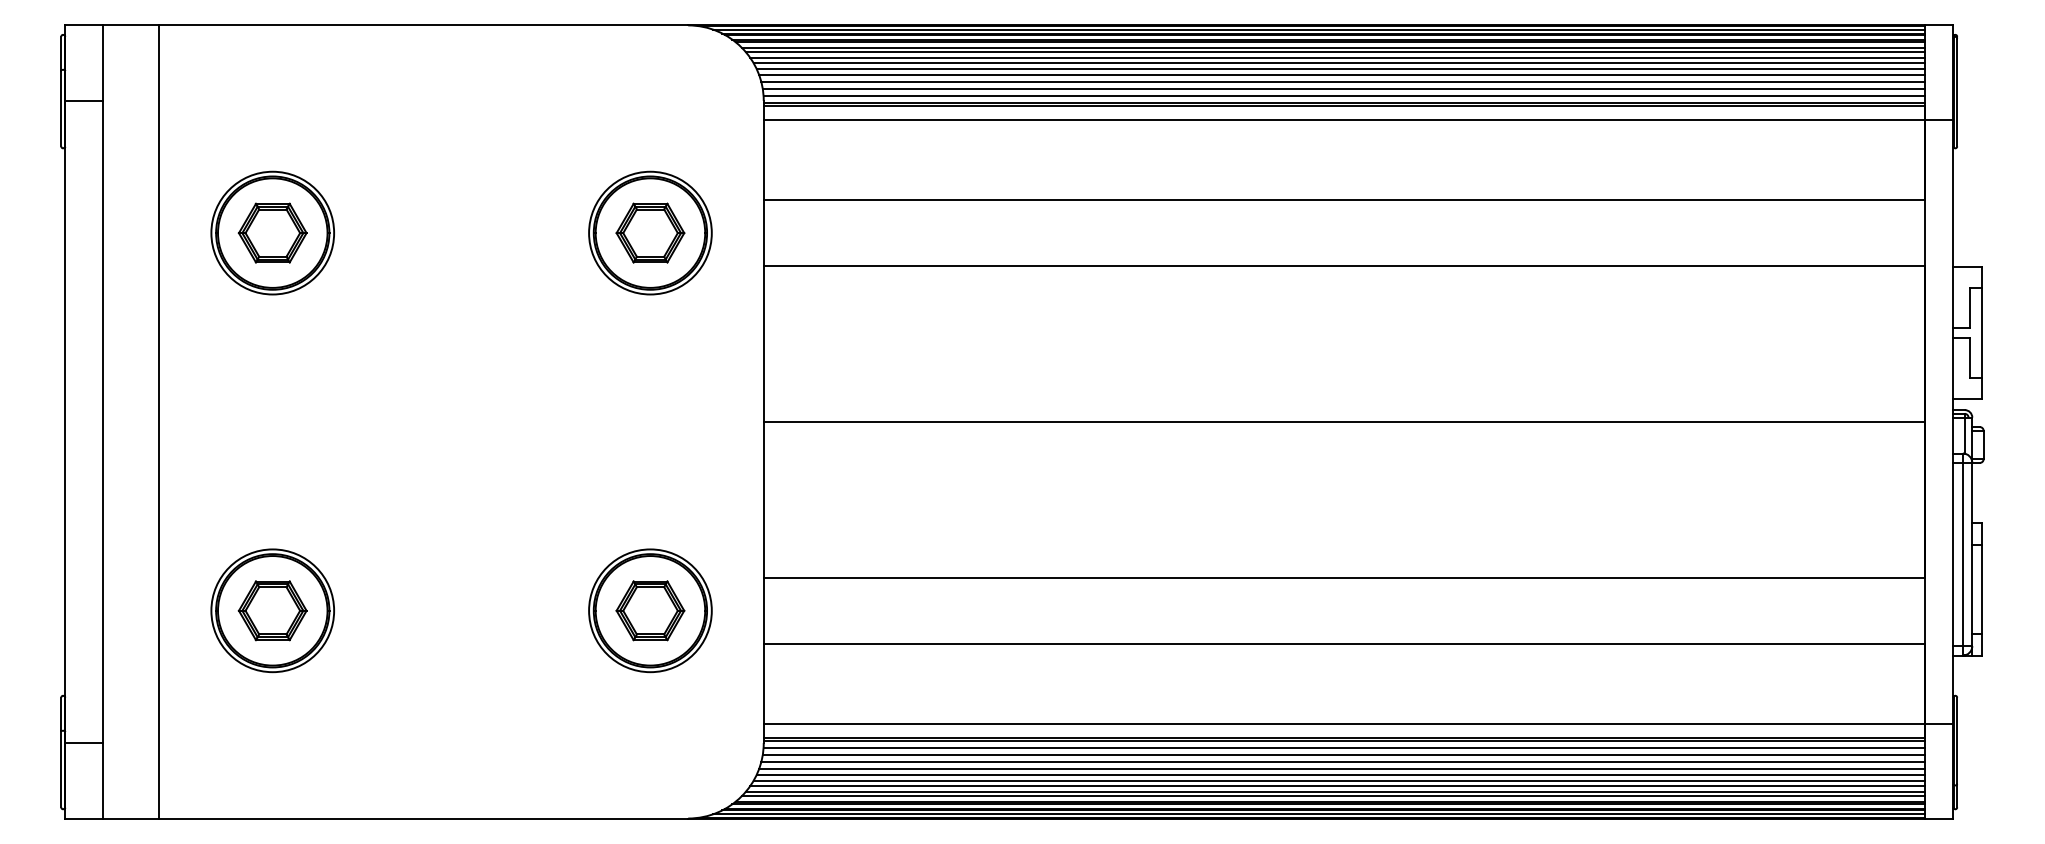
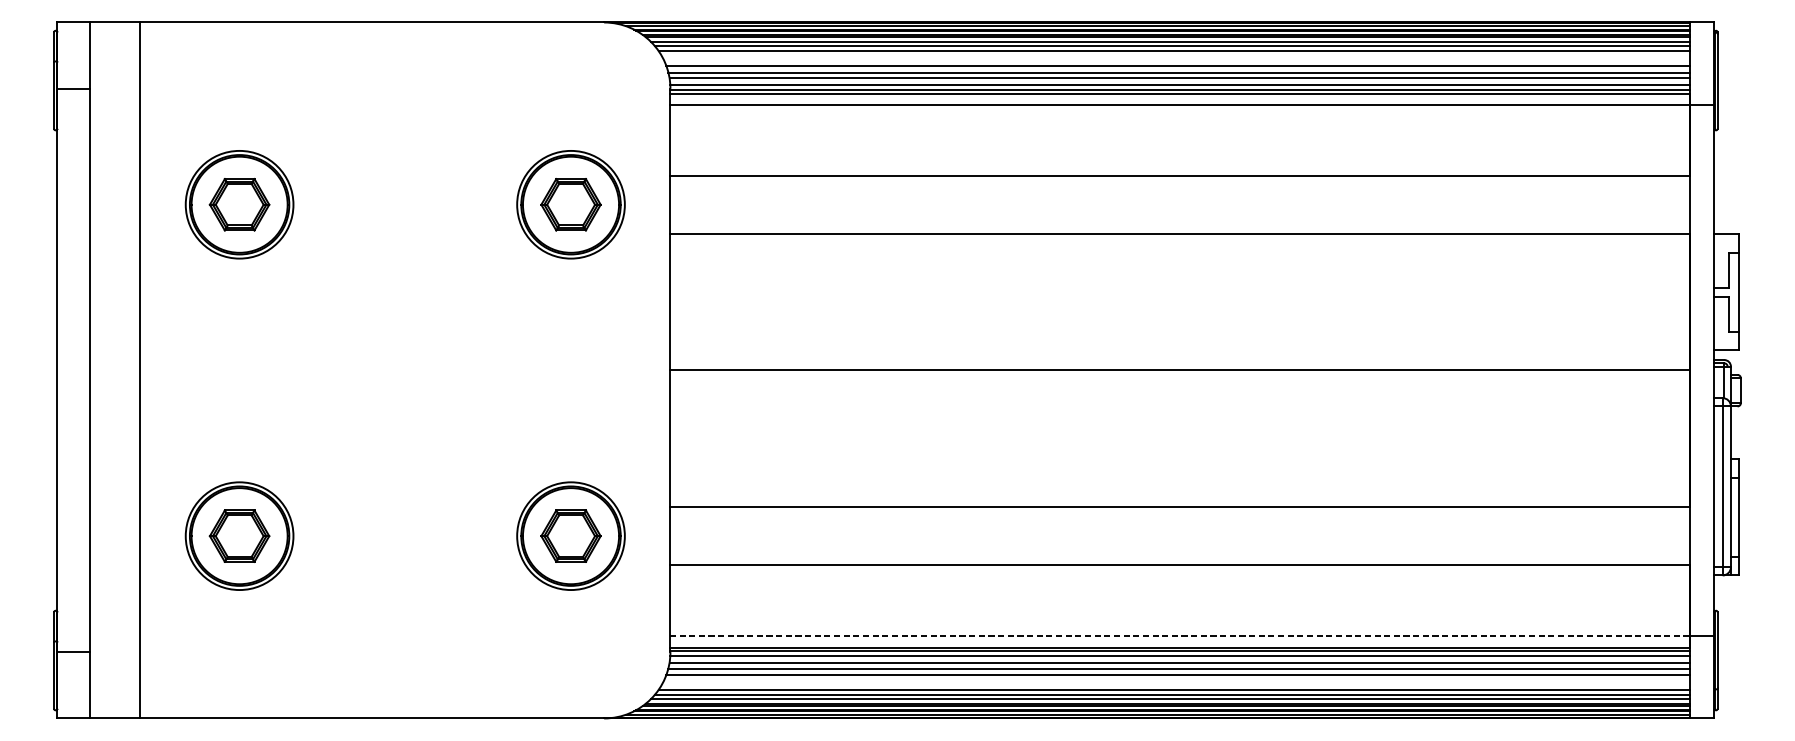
line: (1339, 62) -> (1175, 55), removed
line: (1340, 69) -> (1176, 61), removed
line: (1344, 724) -> (1180, 635), solid -> dashed
line: (1340, 774) -> (1176, 679), removed
line: (1339, 781) -> (1175, 685), removed

